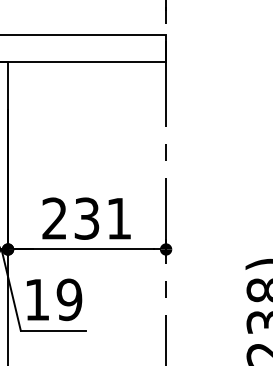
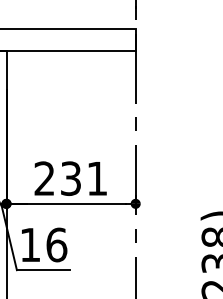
text: (69, 299) -> (56, 244), 19 -> 16

